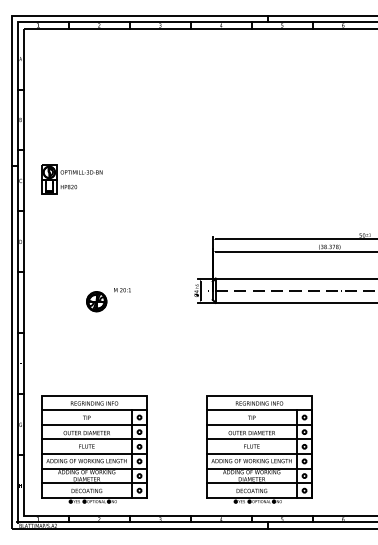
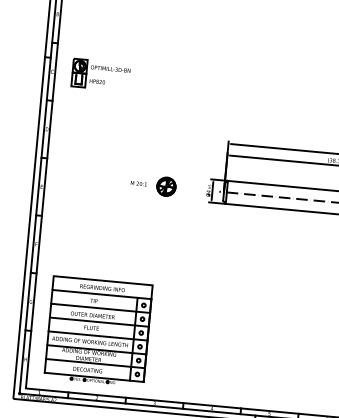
part: (96, 301) -> (166, 186), moved
part: (259, 449) -> (254, 346), removed

